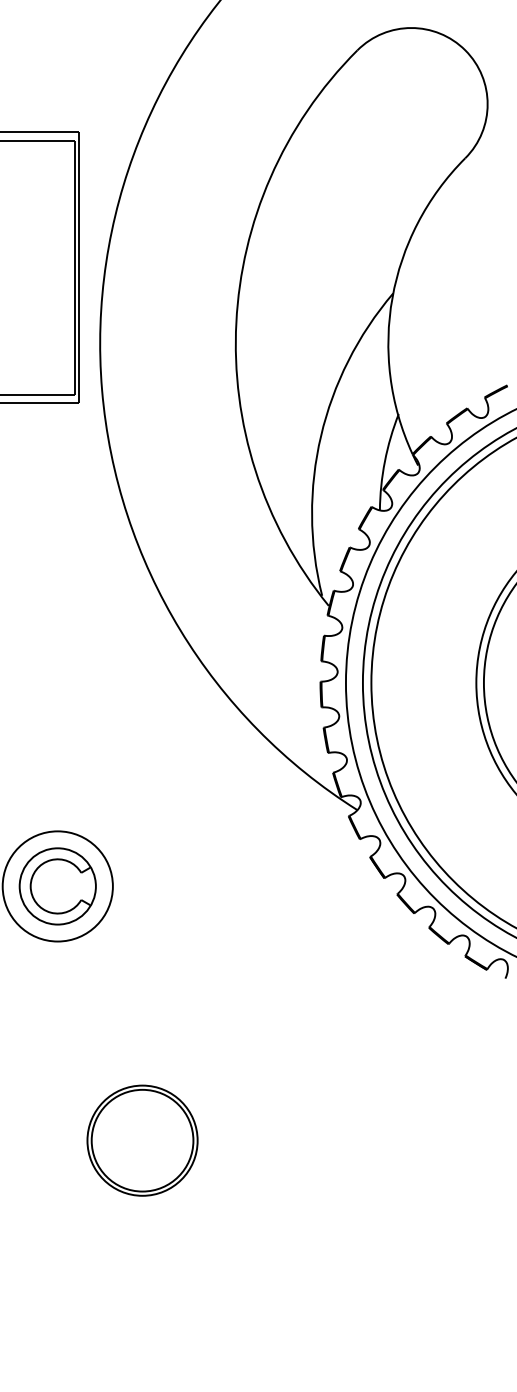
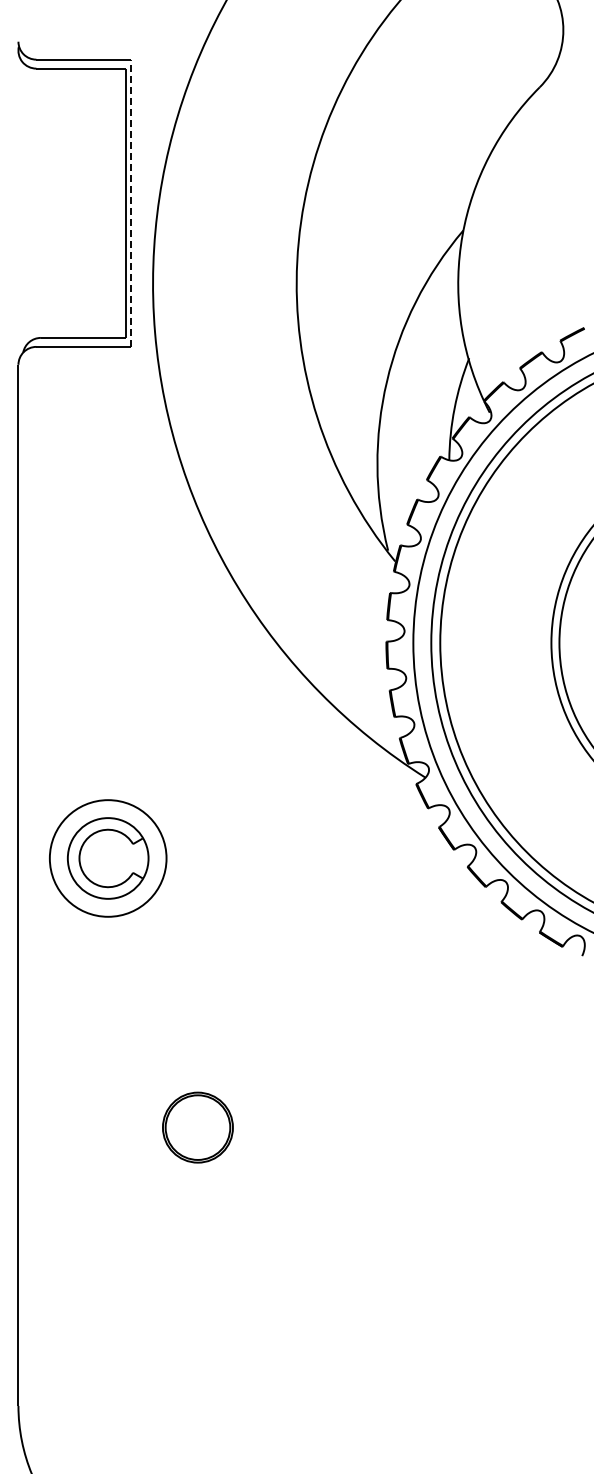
line: (78, 267) -> (130, 203), solid -> dashed
part: (142, 1140) -> (197, 1127), size x0.6

